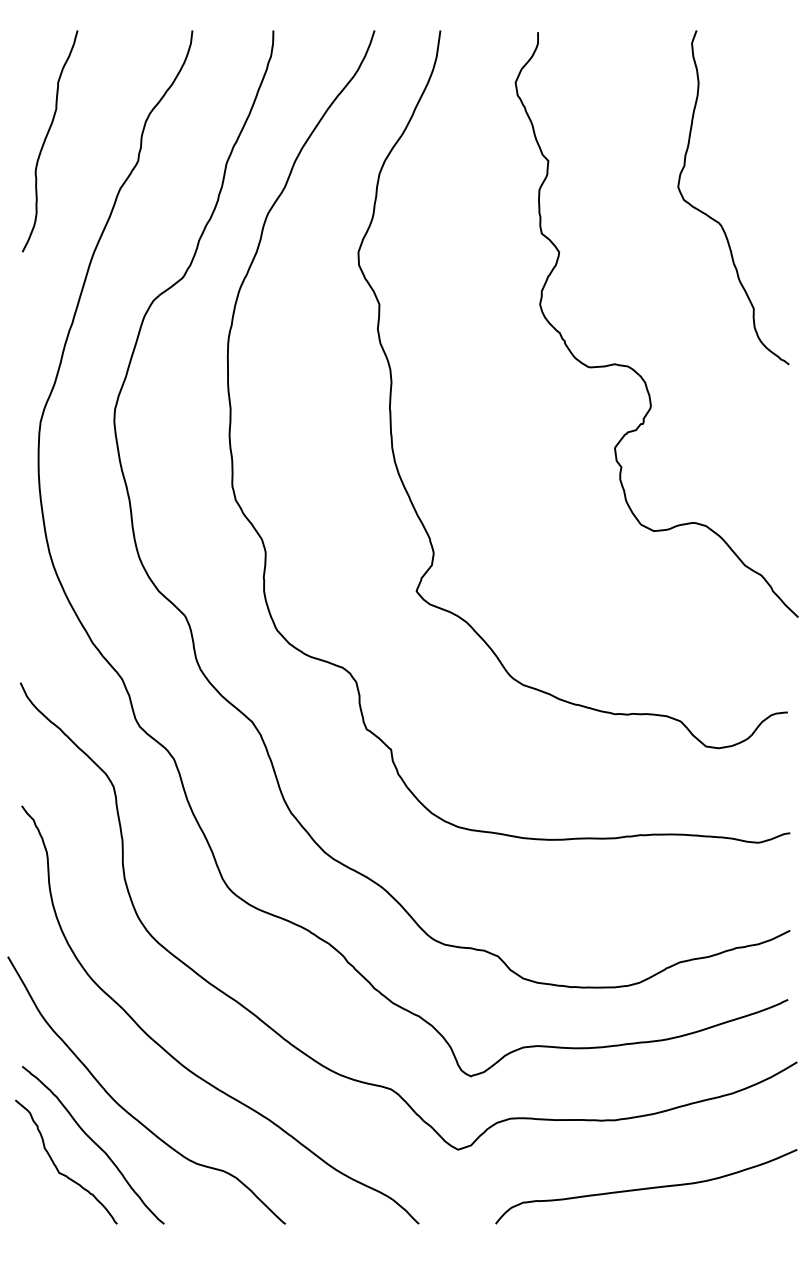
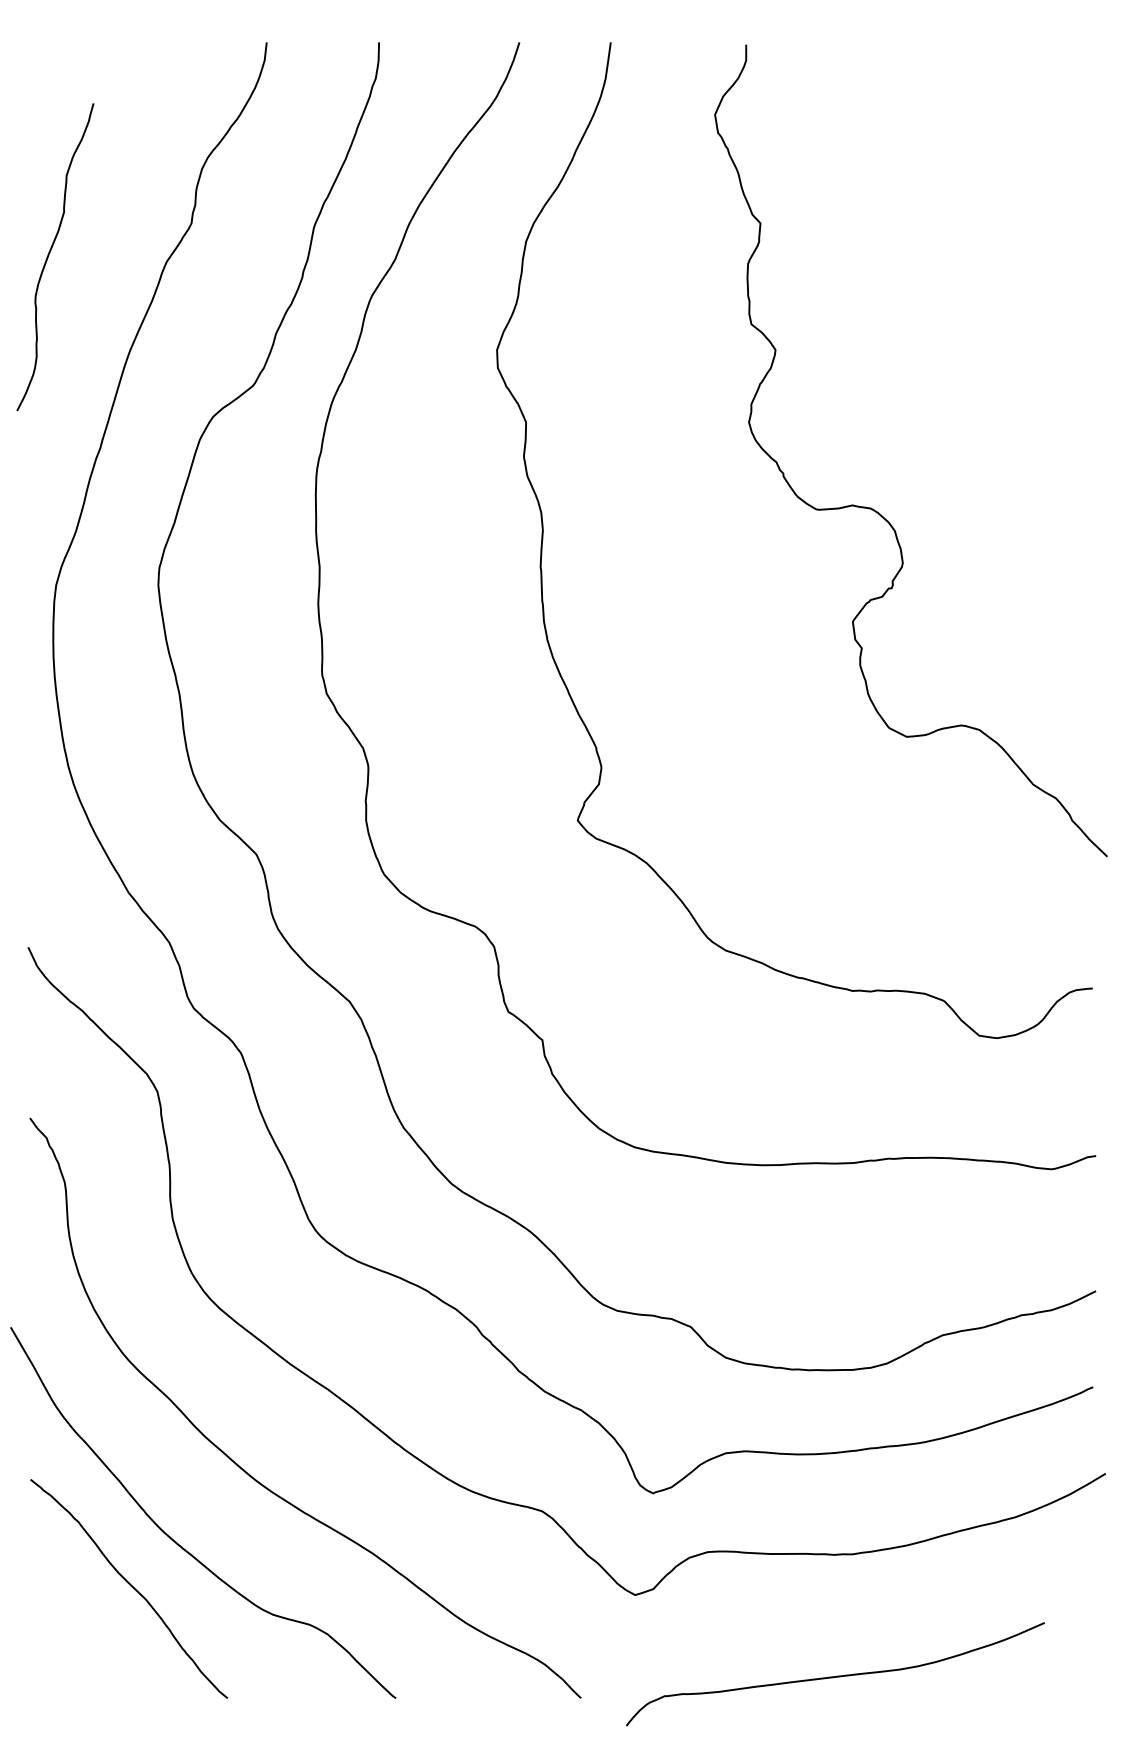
curve: (46, 139) -> (50, 254), moved
curve: (718, 221) -> (996, 307), removed
curve: (56, 1165) -> (78, 1617), removed
curve: (646, 1187) -> (835, 1675), moved

